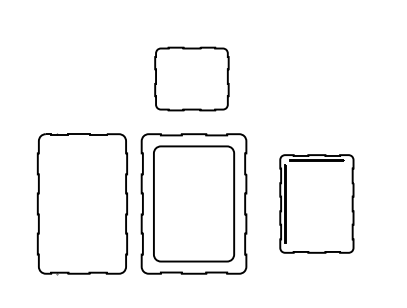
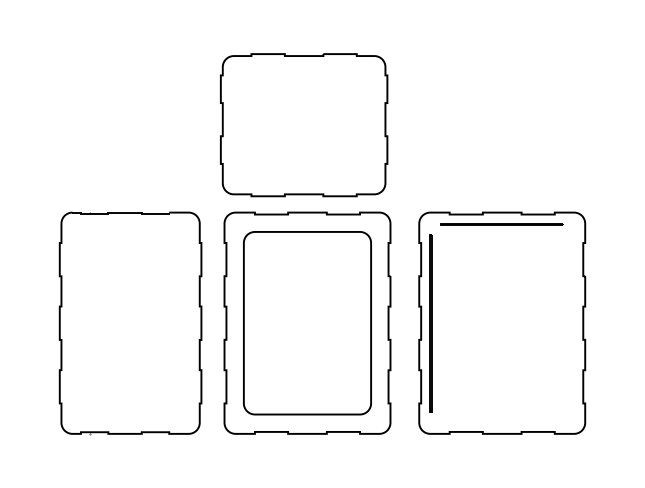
part: (191, 78) -> (303, 124), size x1.43
part: (316, 203) -> (501, 322), size x1.43

